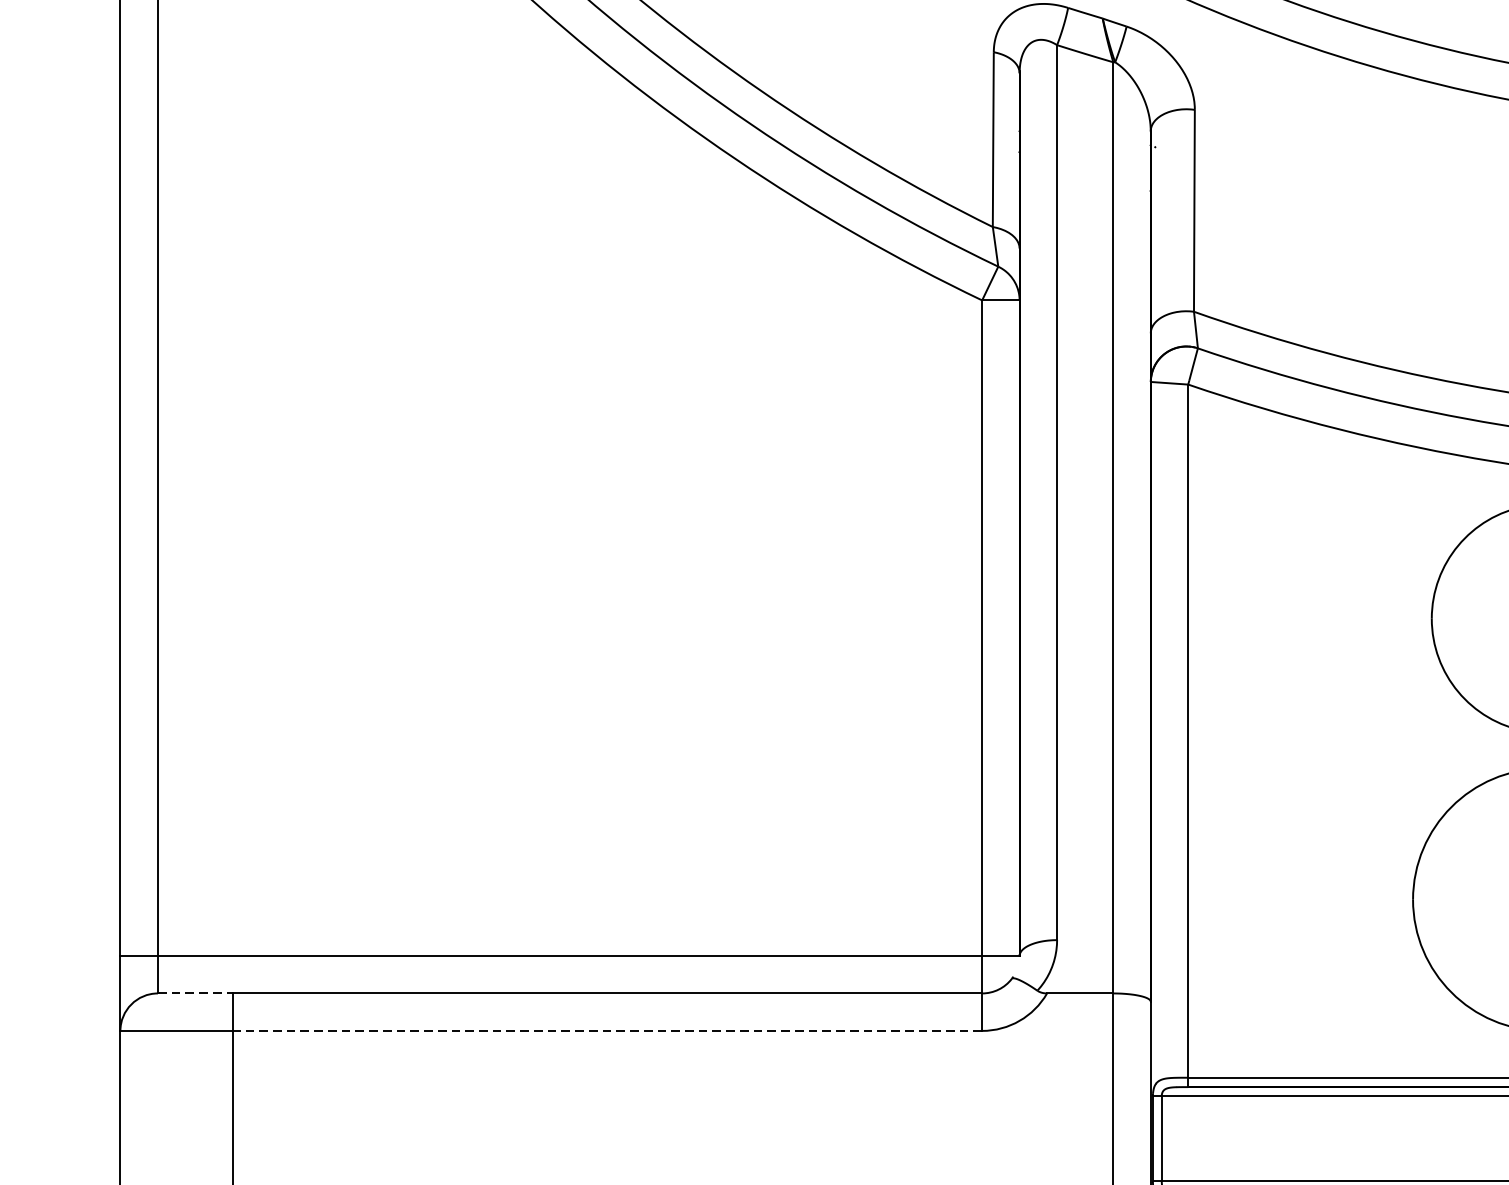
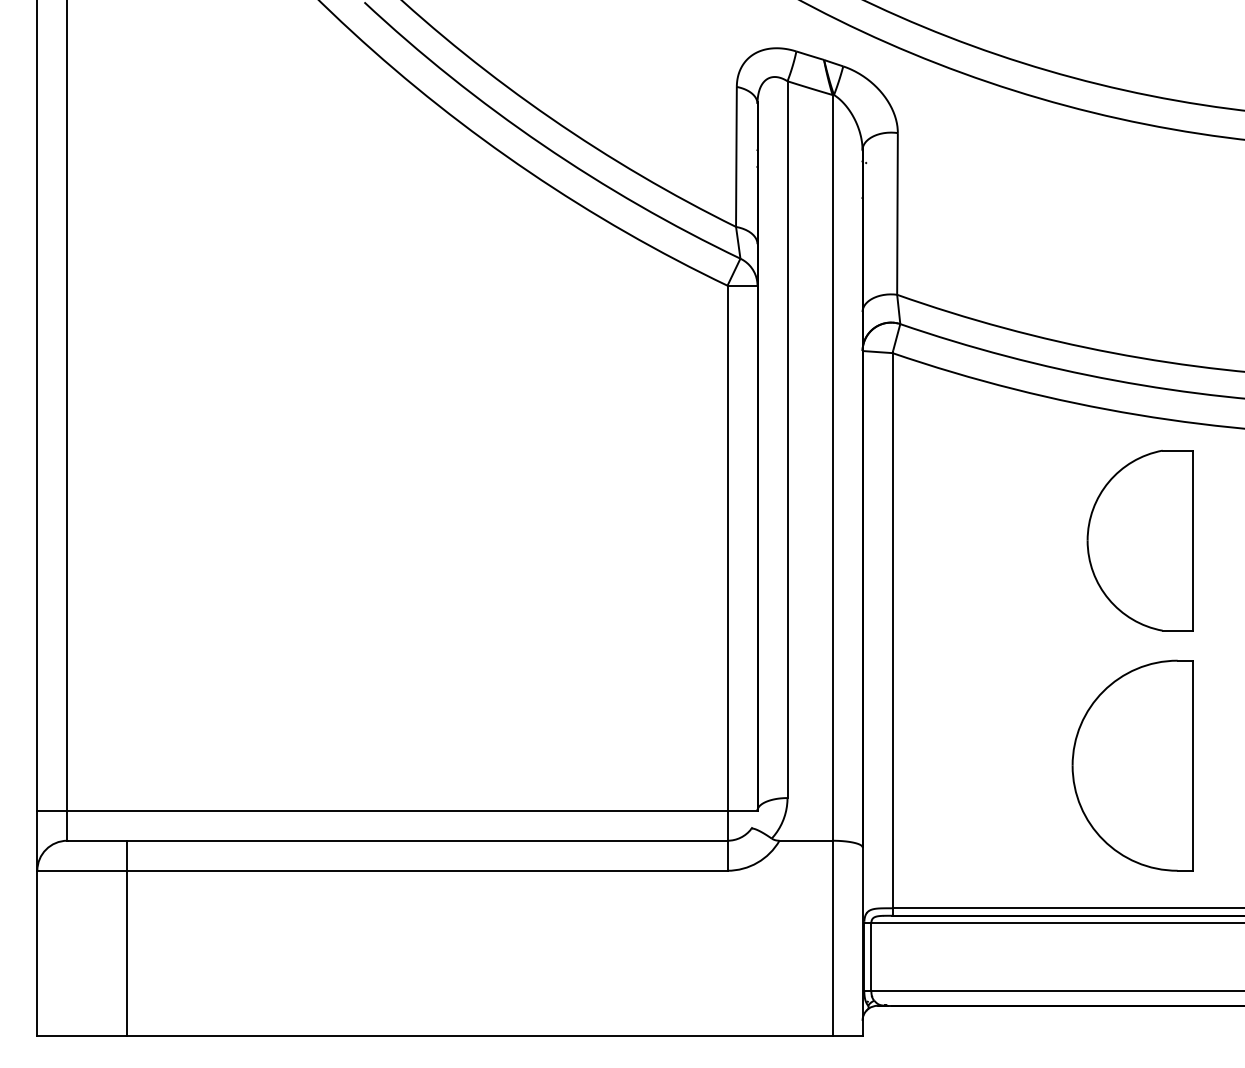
line: (195, 993) -> (97, 840), dashed -> solid
line: (606, 1030) -> (426, 870), dashed -> solid

